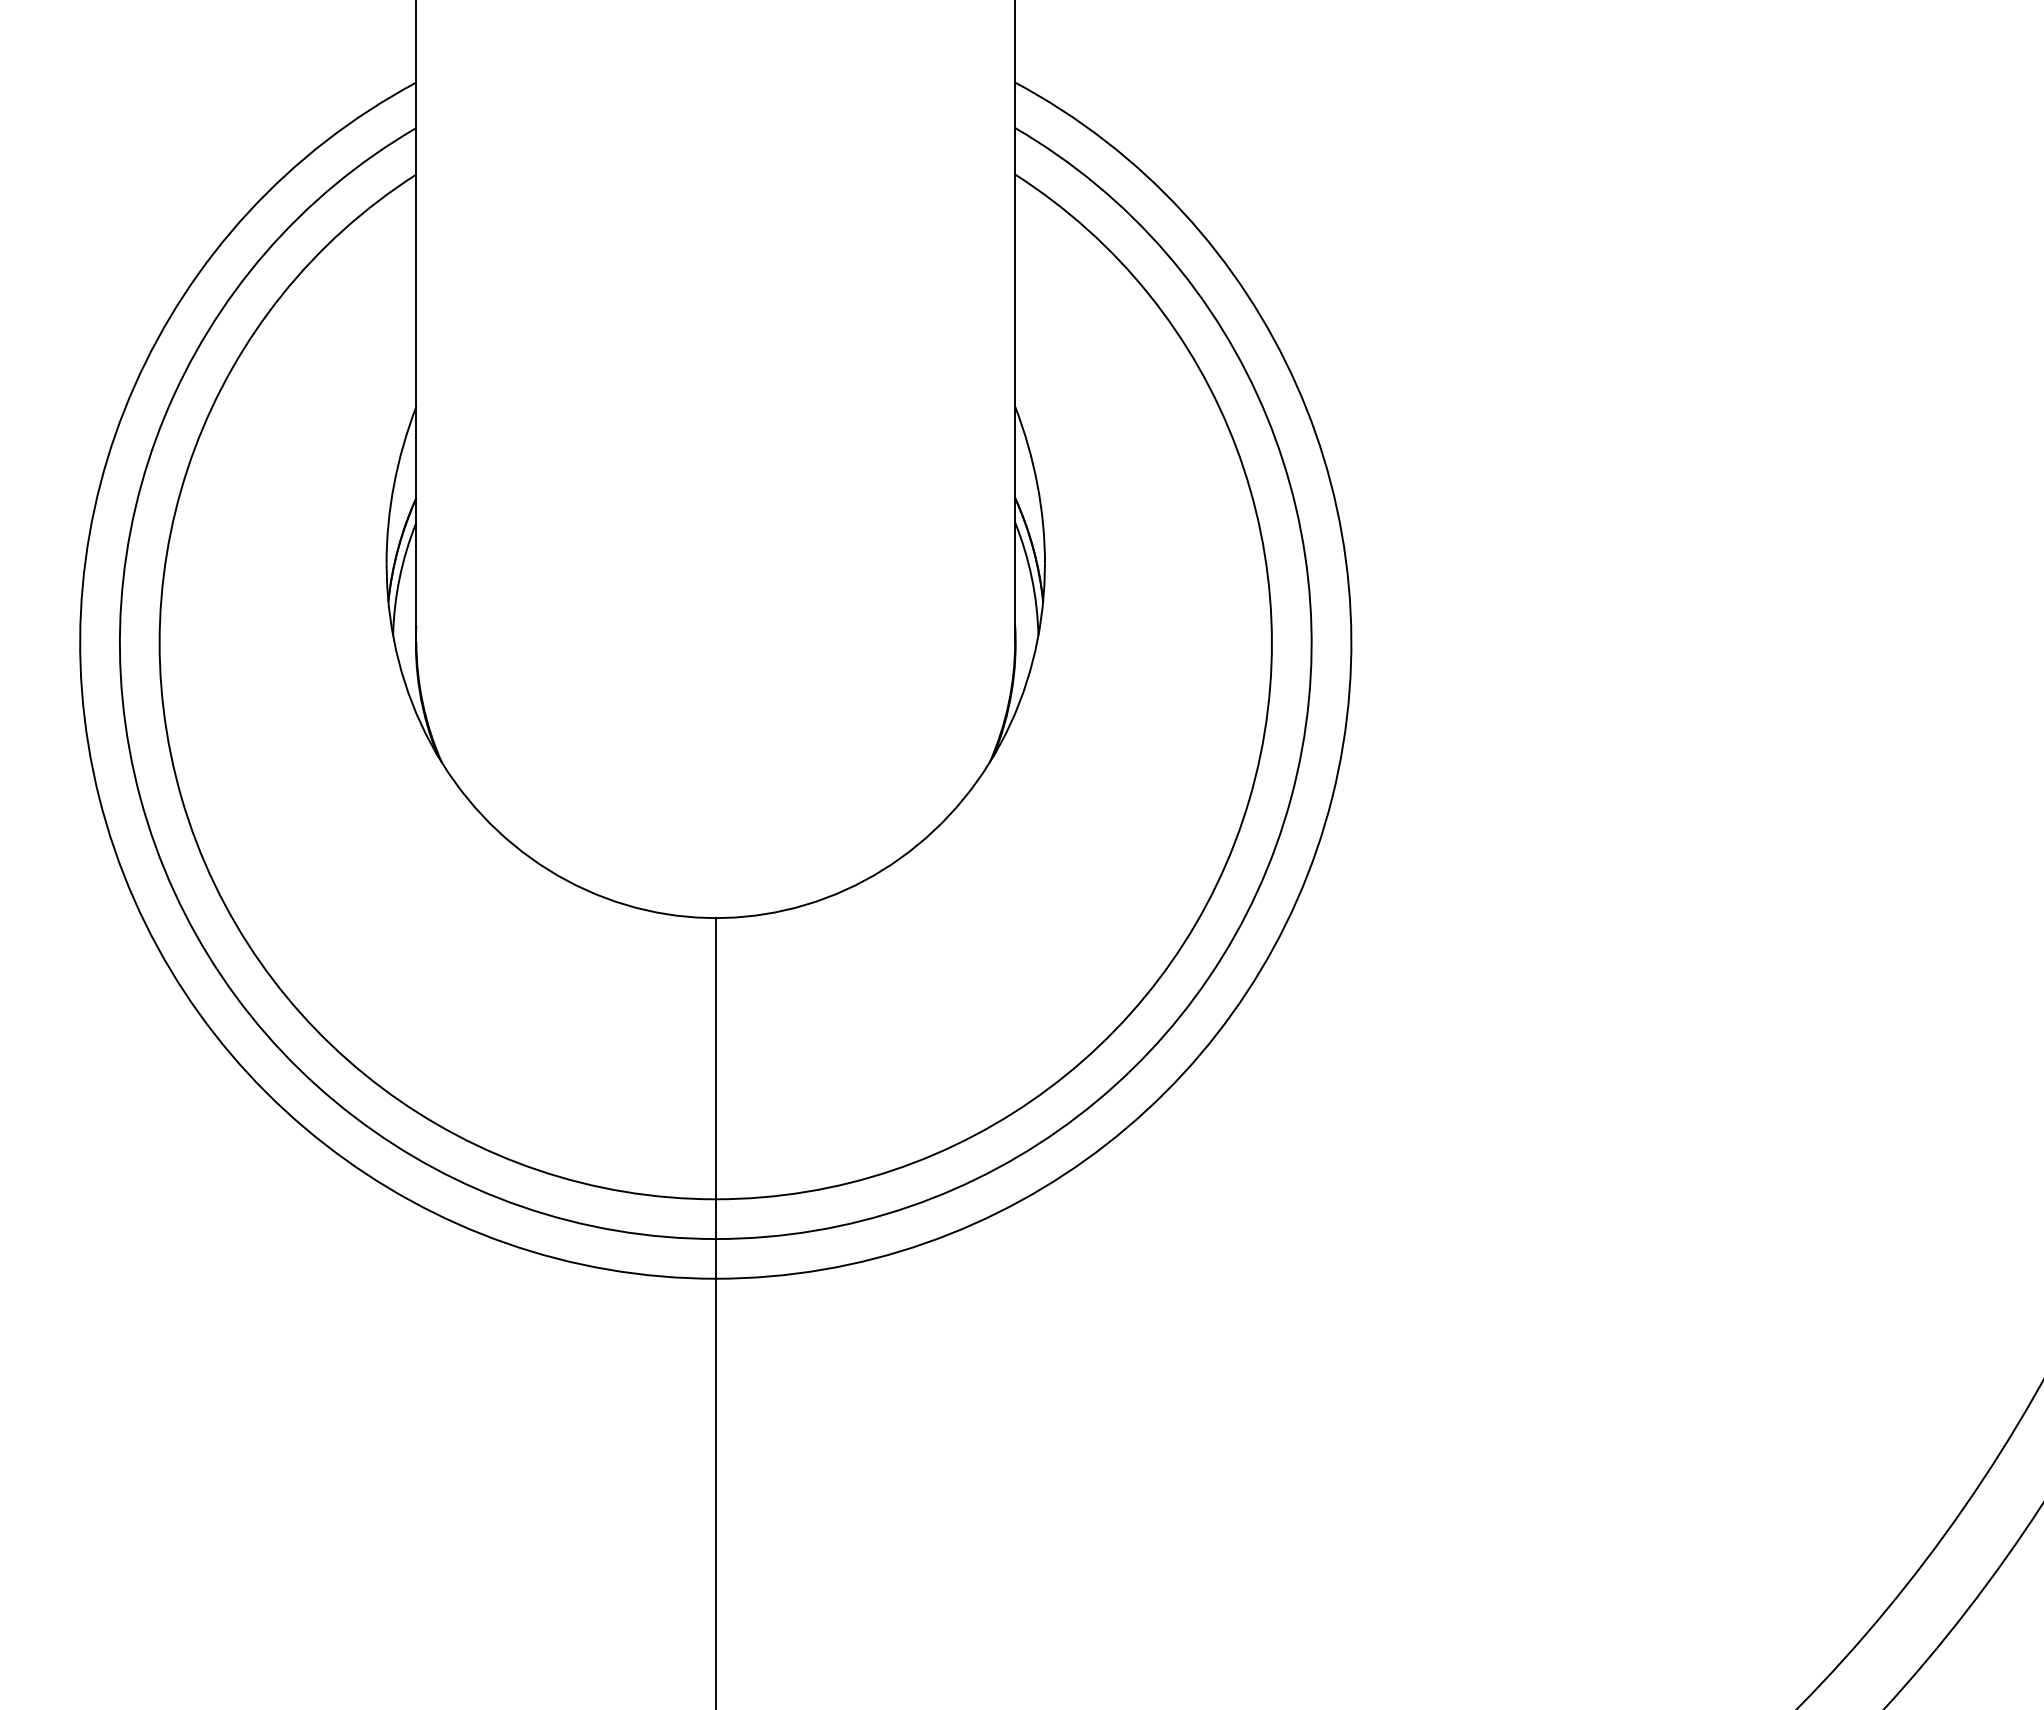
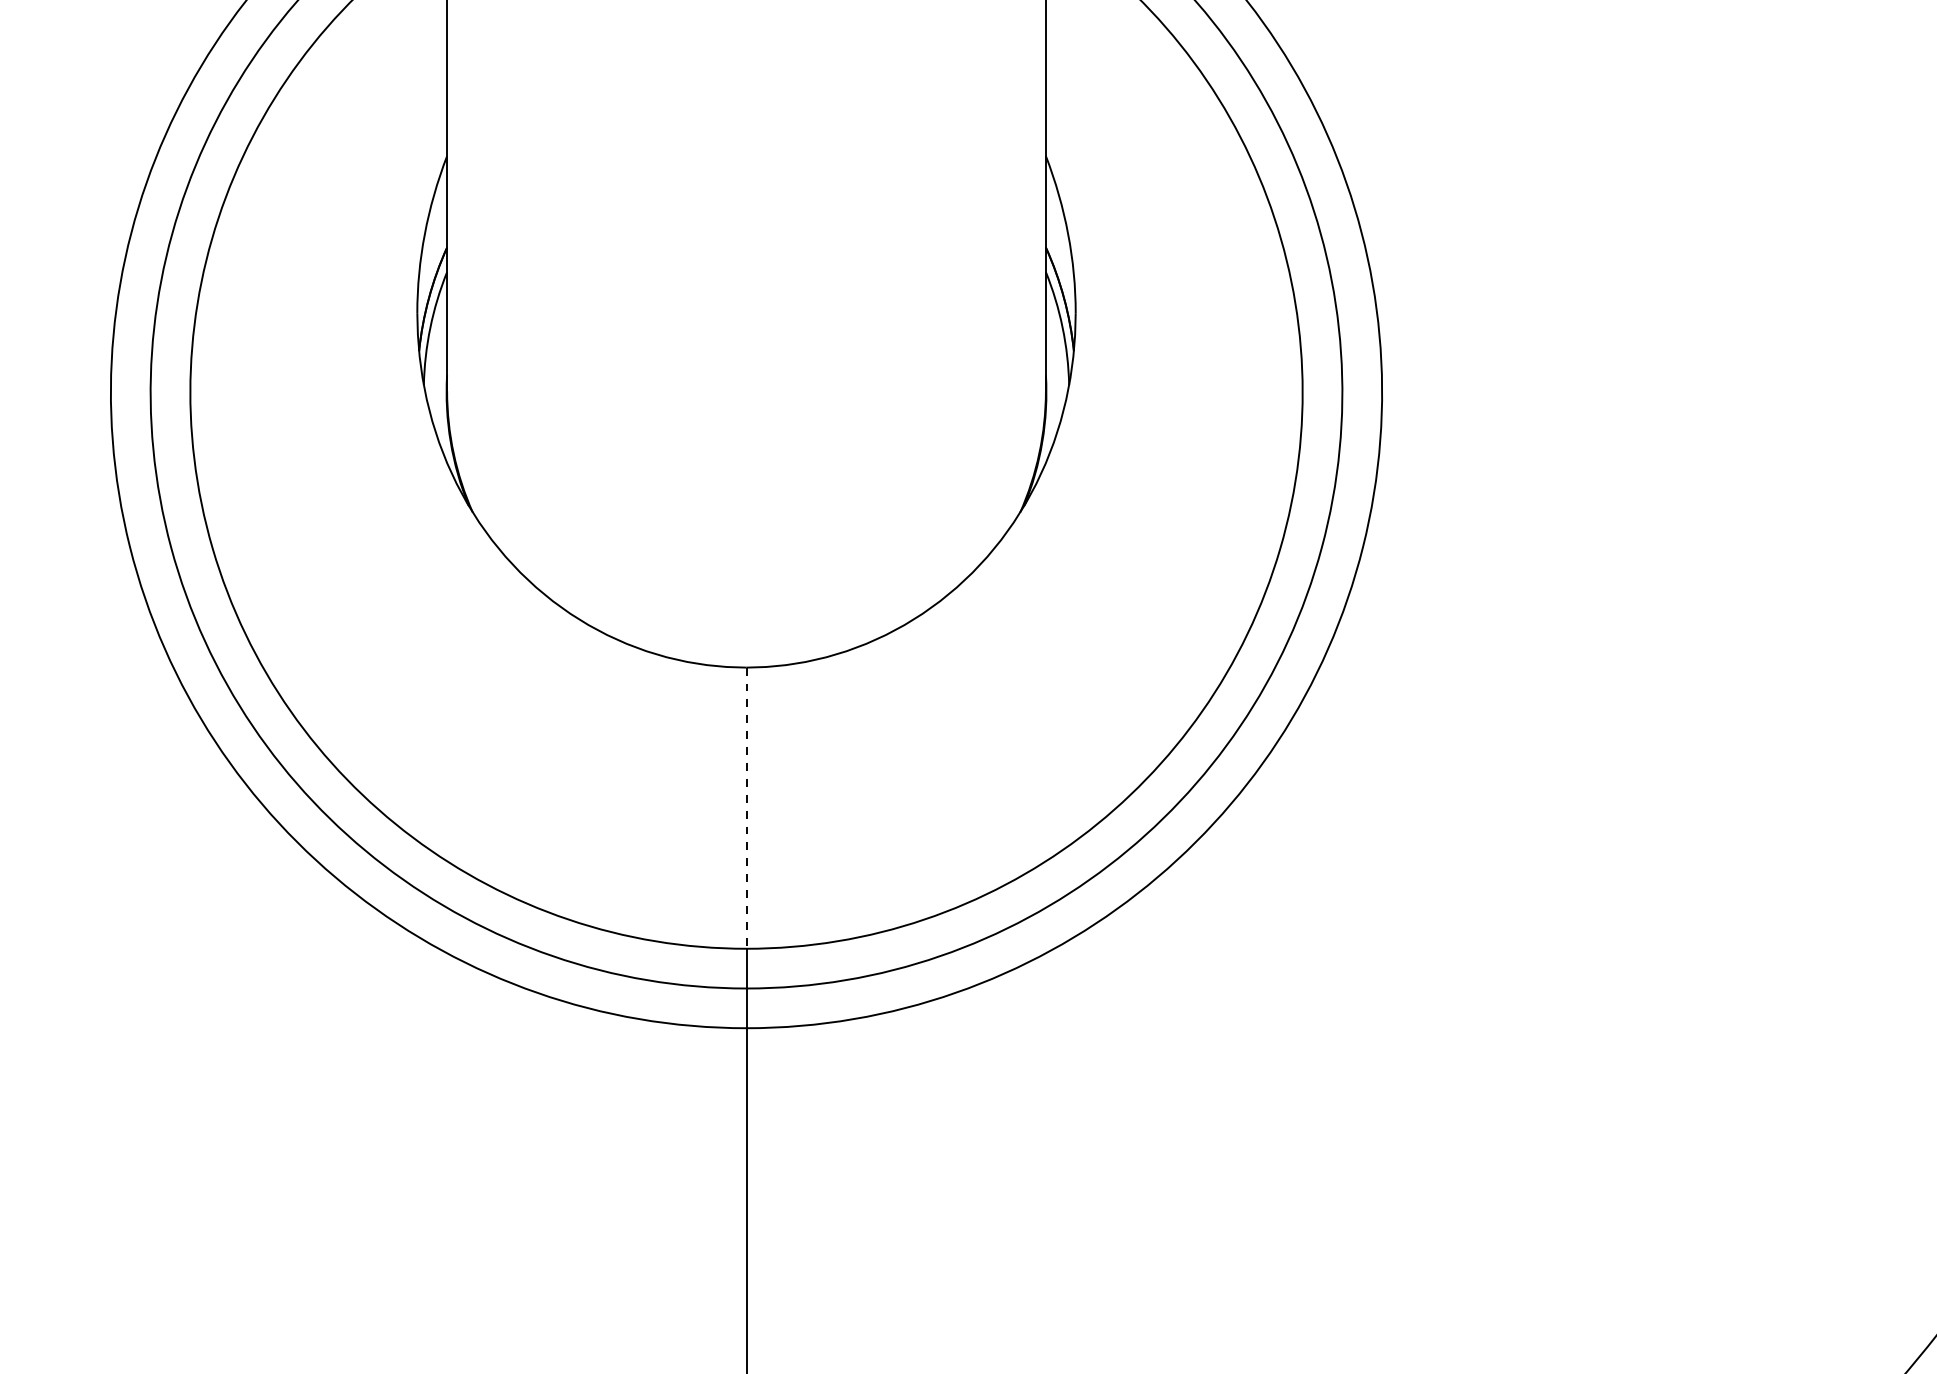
line: (715, 1058) -> (746, 807), solid -> dashed

